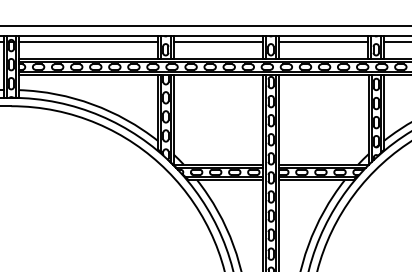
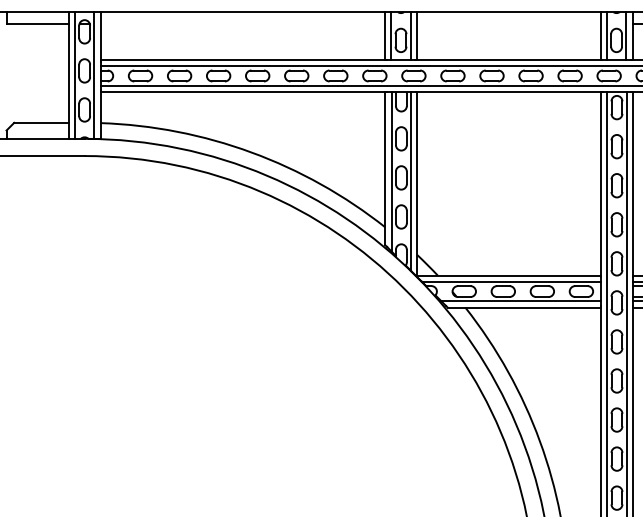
line: (88, 41) -> (242, 23), removed
line: (218, 41) -> (509, 23), removed

